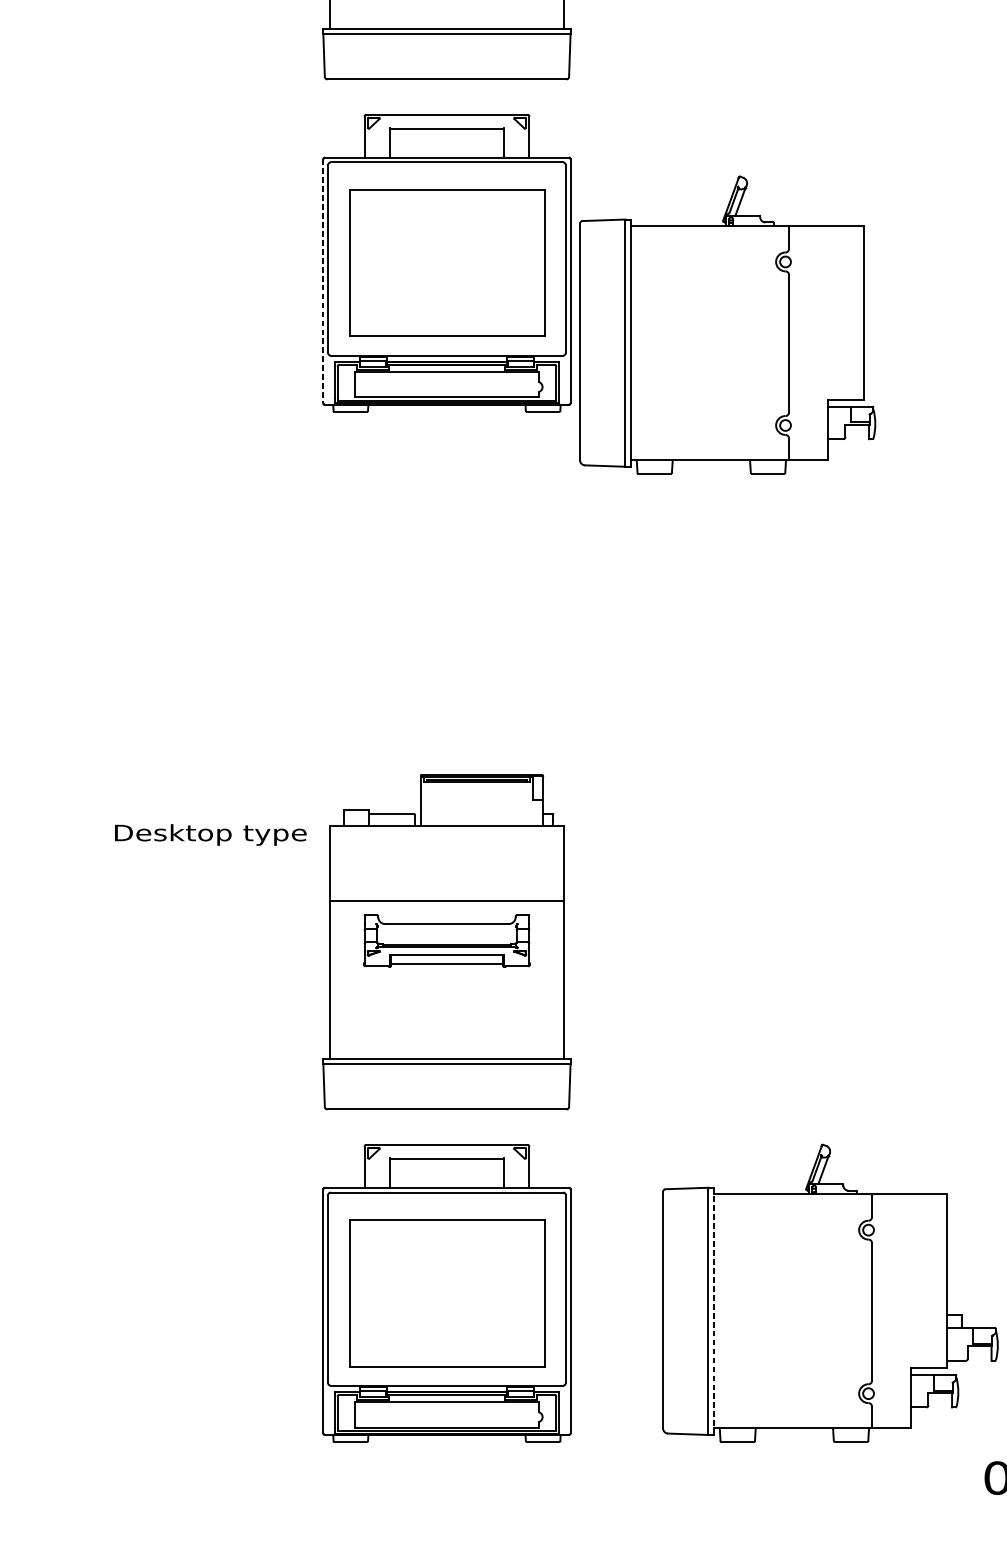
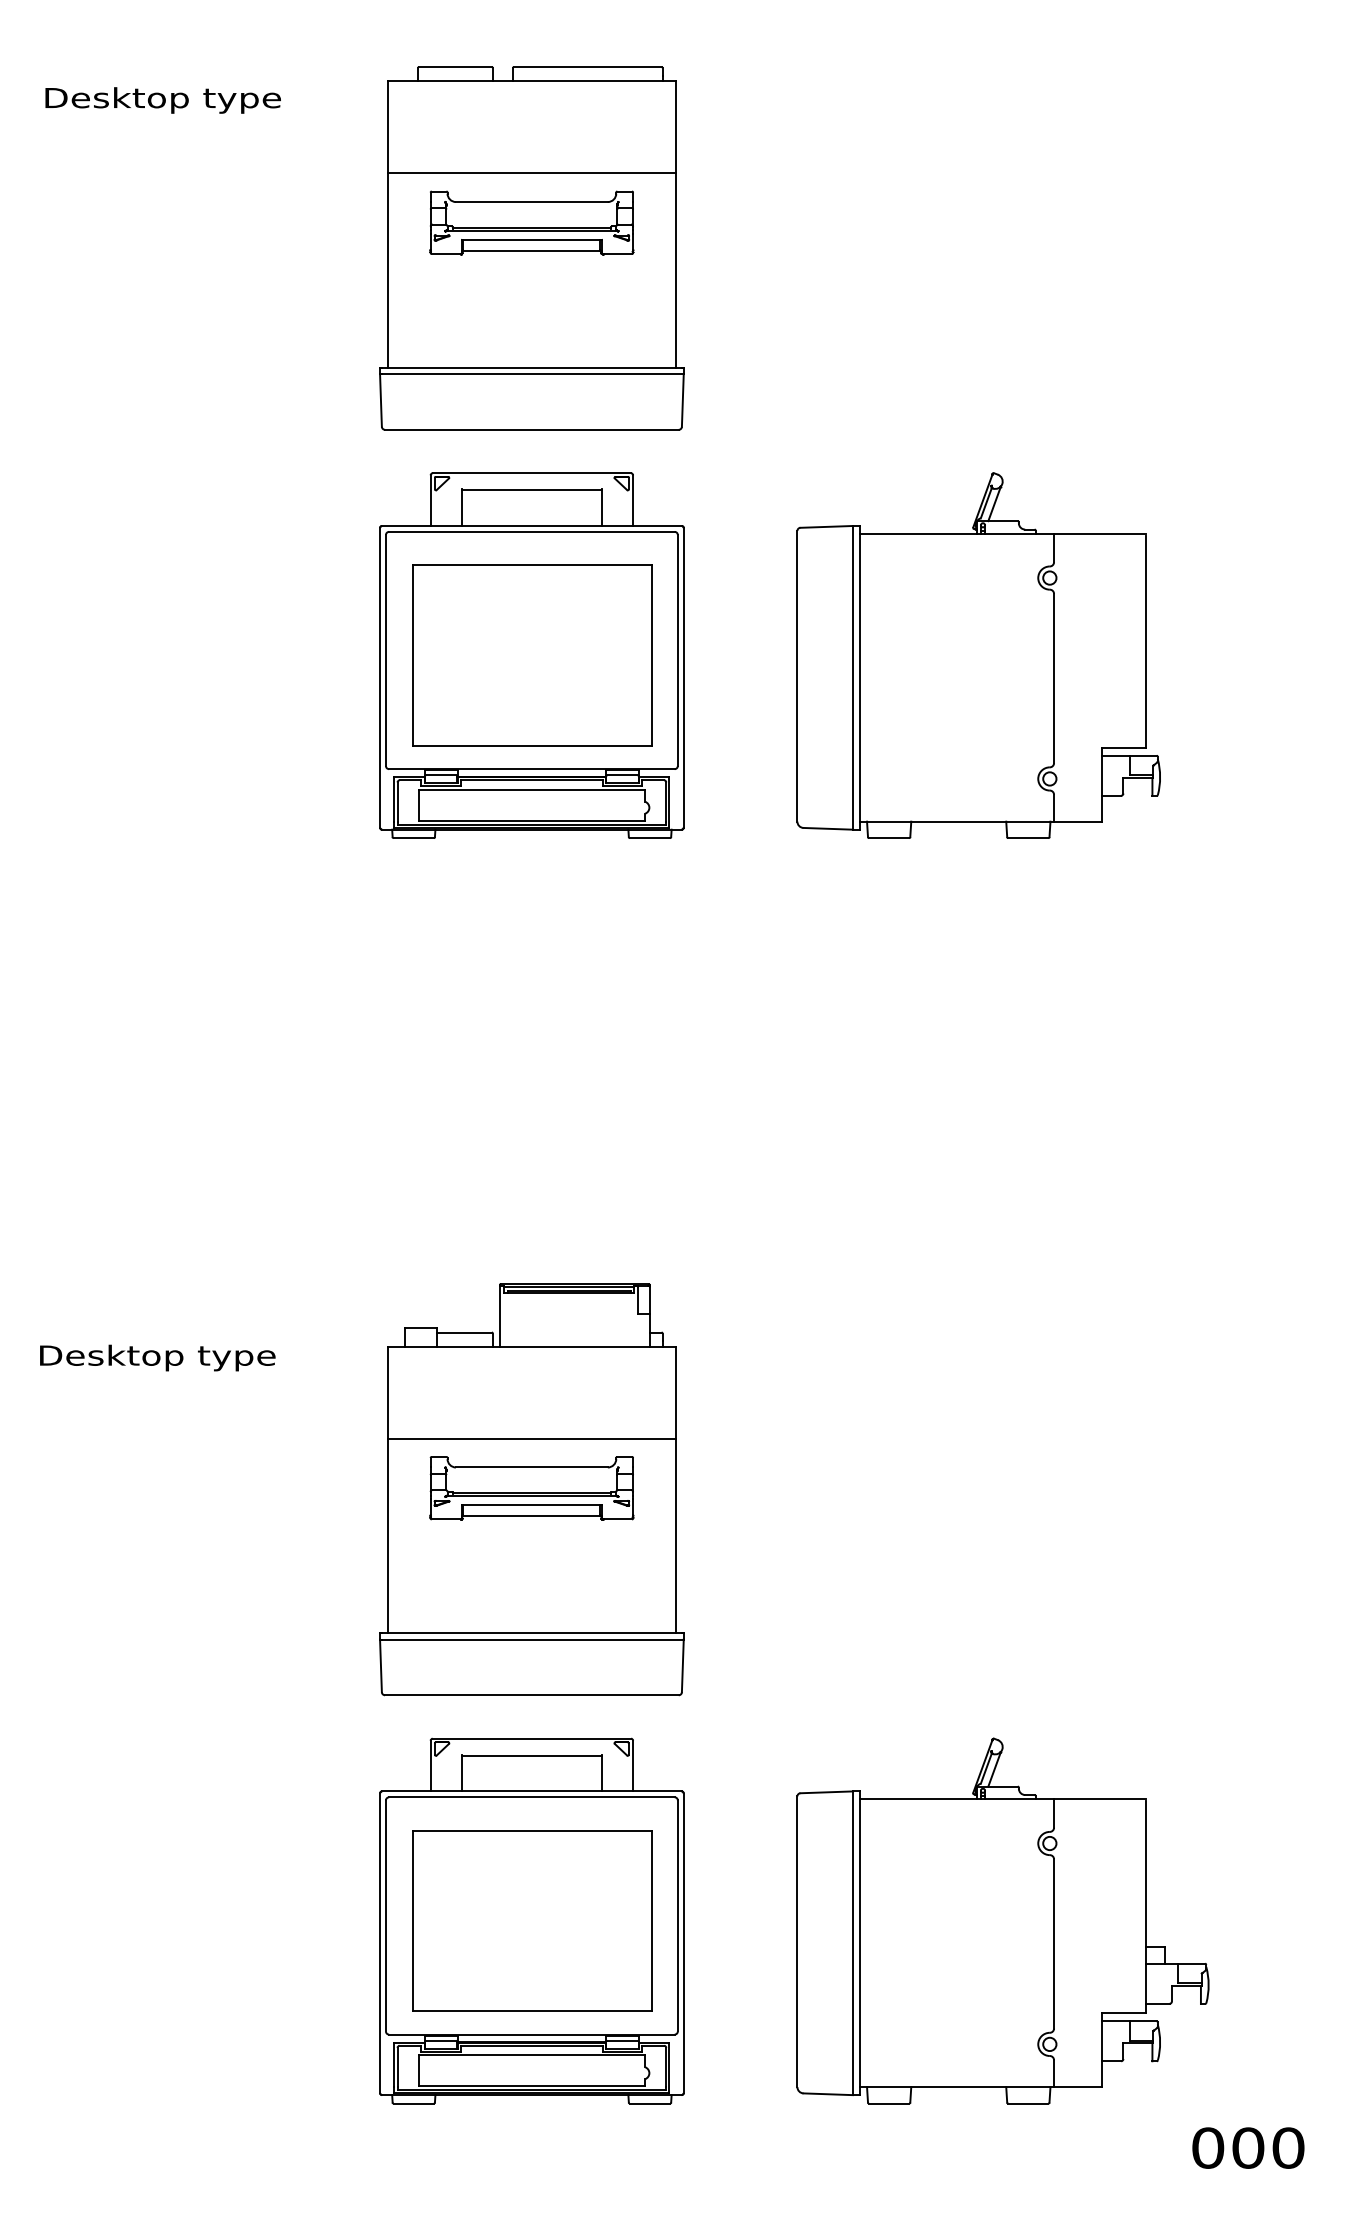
line: (323, 281) -> (380, 677), dashed -> solid
part: (727, 324) -> (978, 655), moved
text: (210, 834) -> (157, 1357), moved
line: (713, 1311) -> (859, 1943), dashed -> solid

